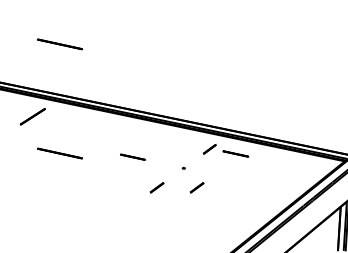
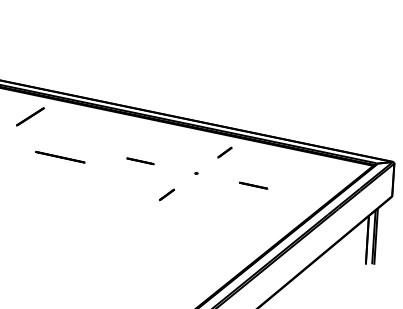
line: (60, 44) -> (60, 37), removed
line: (235, 153) -> (253, 185), moved
line: (196, 187) -> (210, 194), removed

